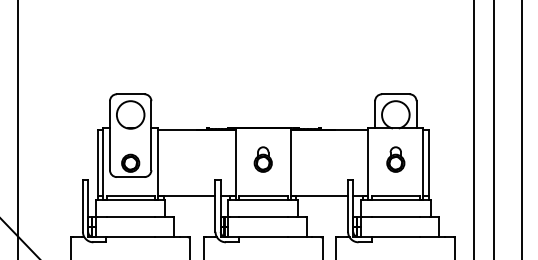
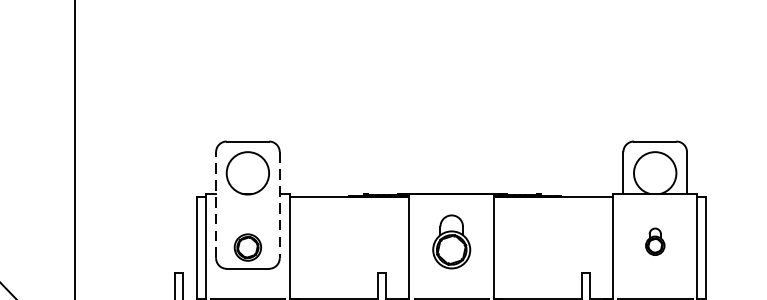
line: (109, 135) -> (215, 204), solid -> dashed
line: (151, 135) -> (279, 204), solid -> dashed
part: (262, 159) -> (450, 241), size x1.4
part: (395, 159) -> (654, 241), size x0.7

